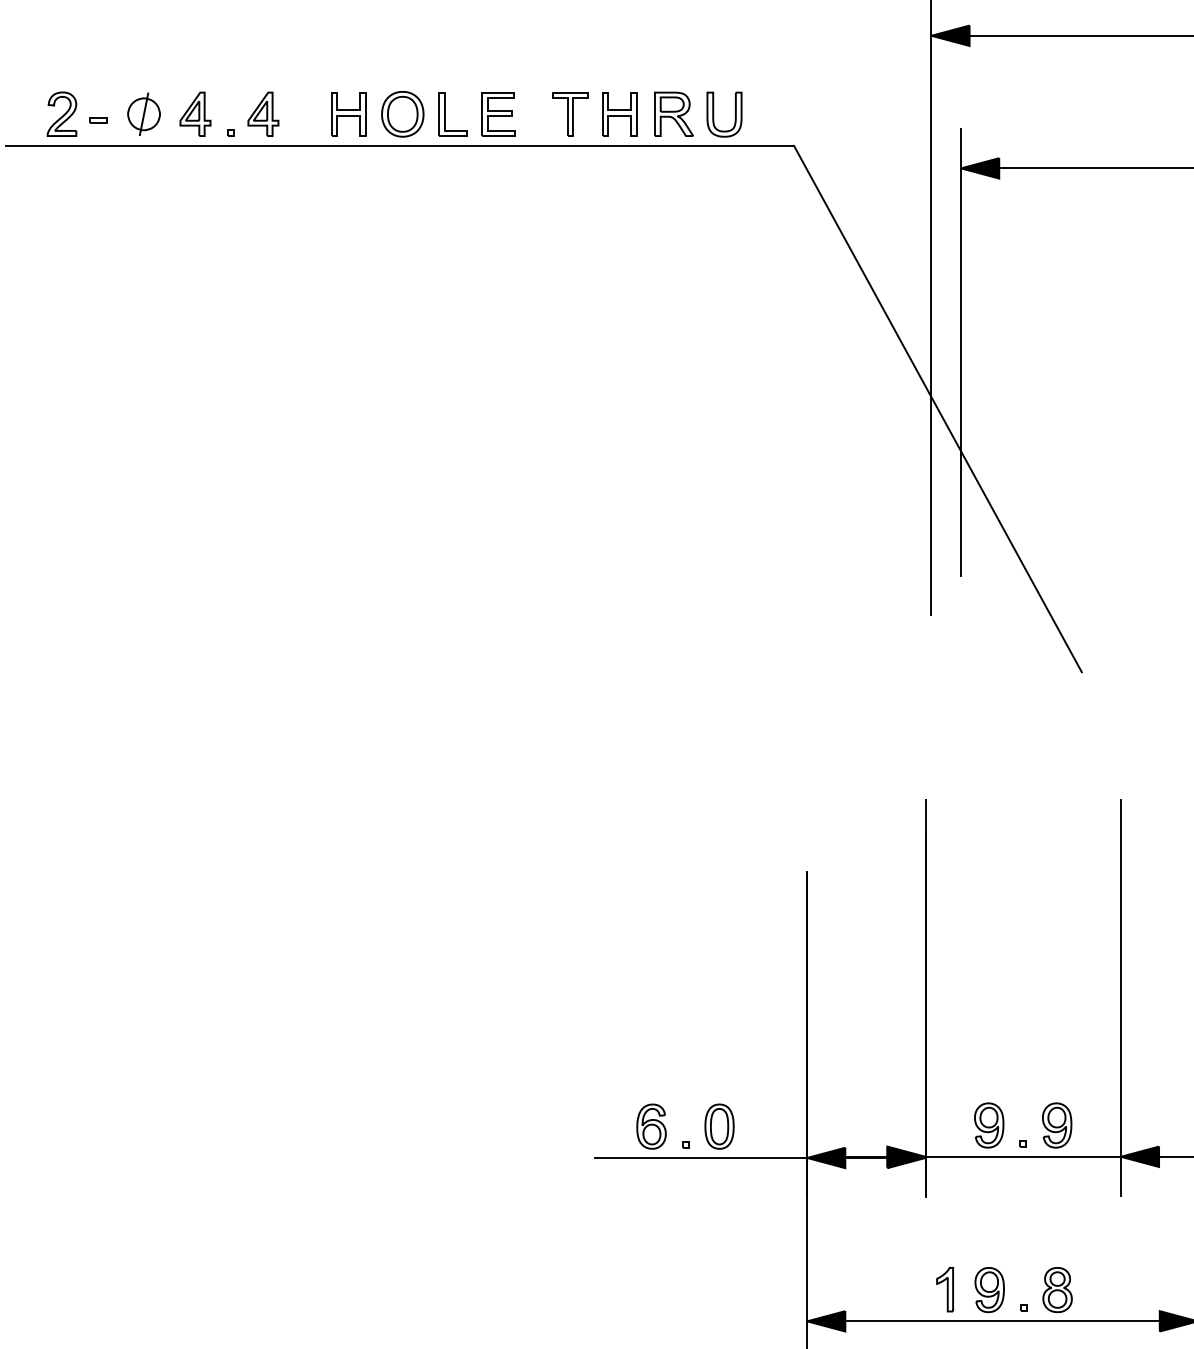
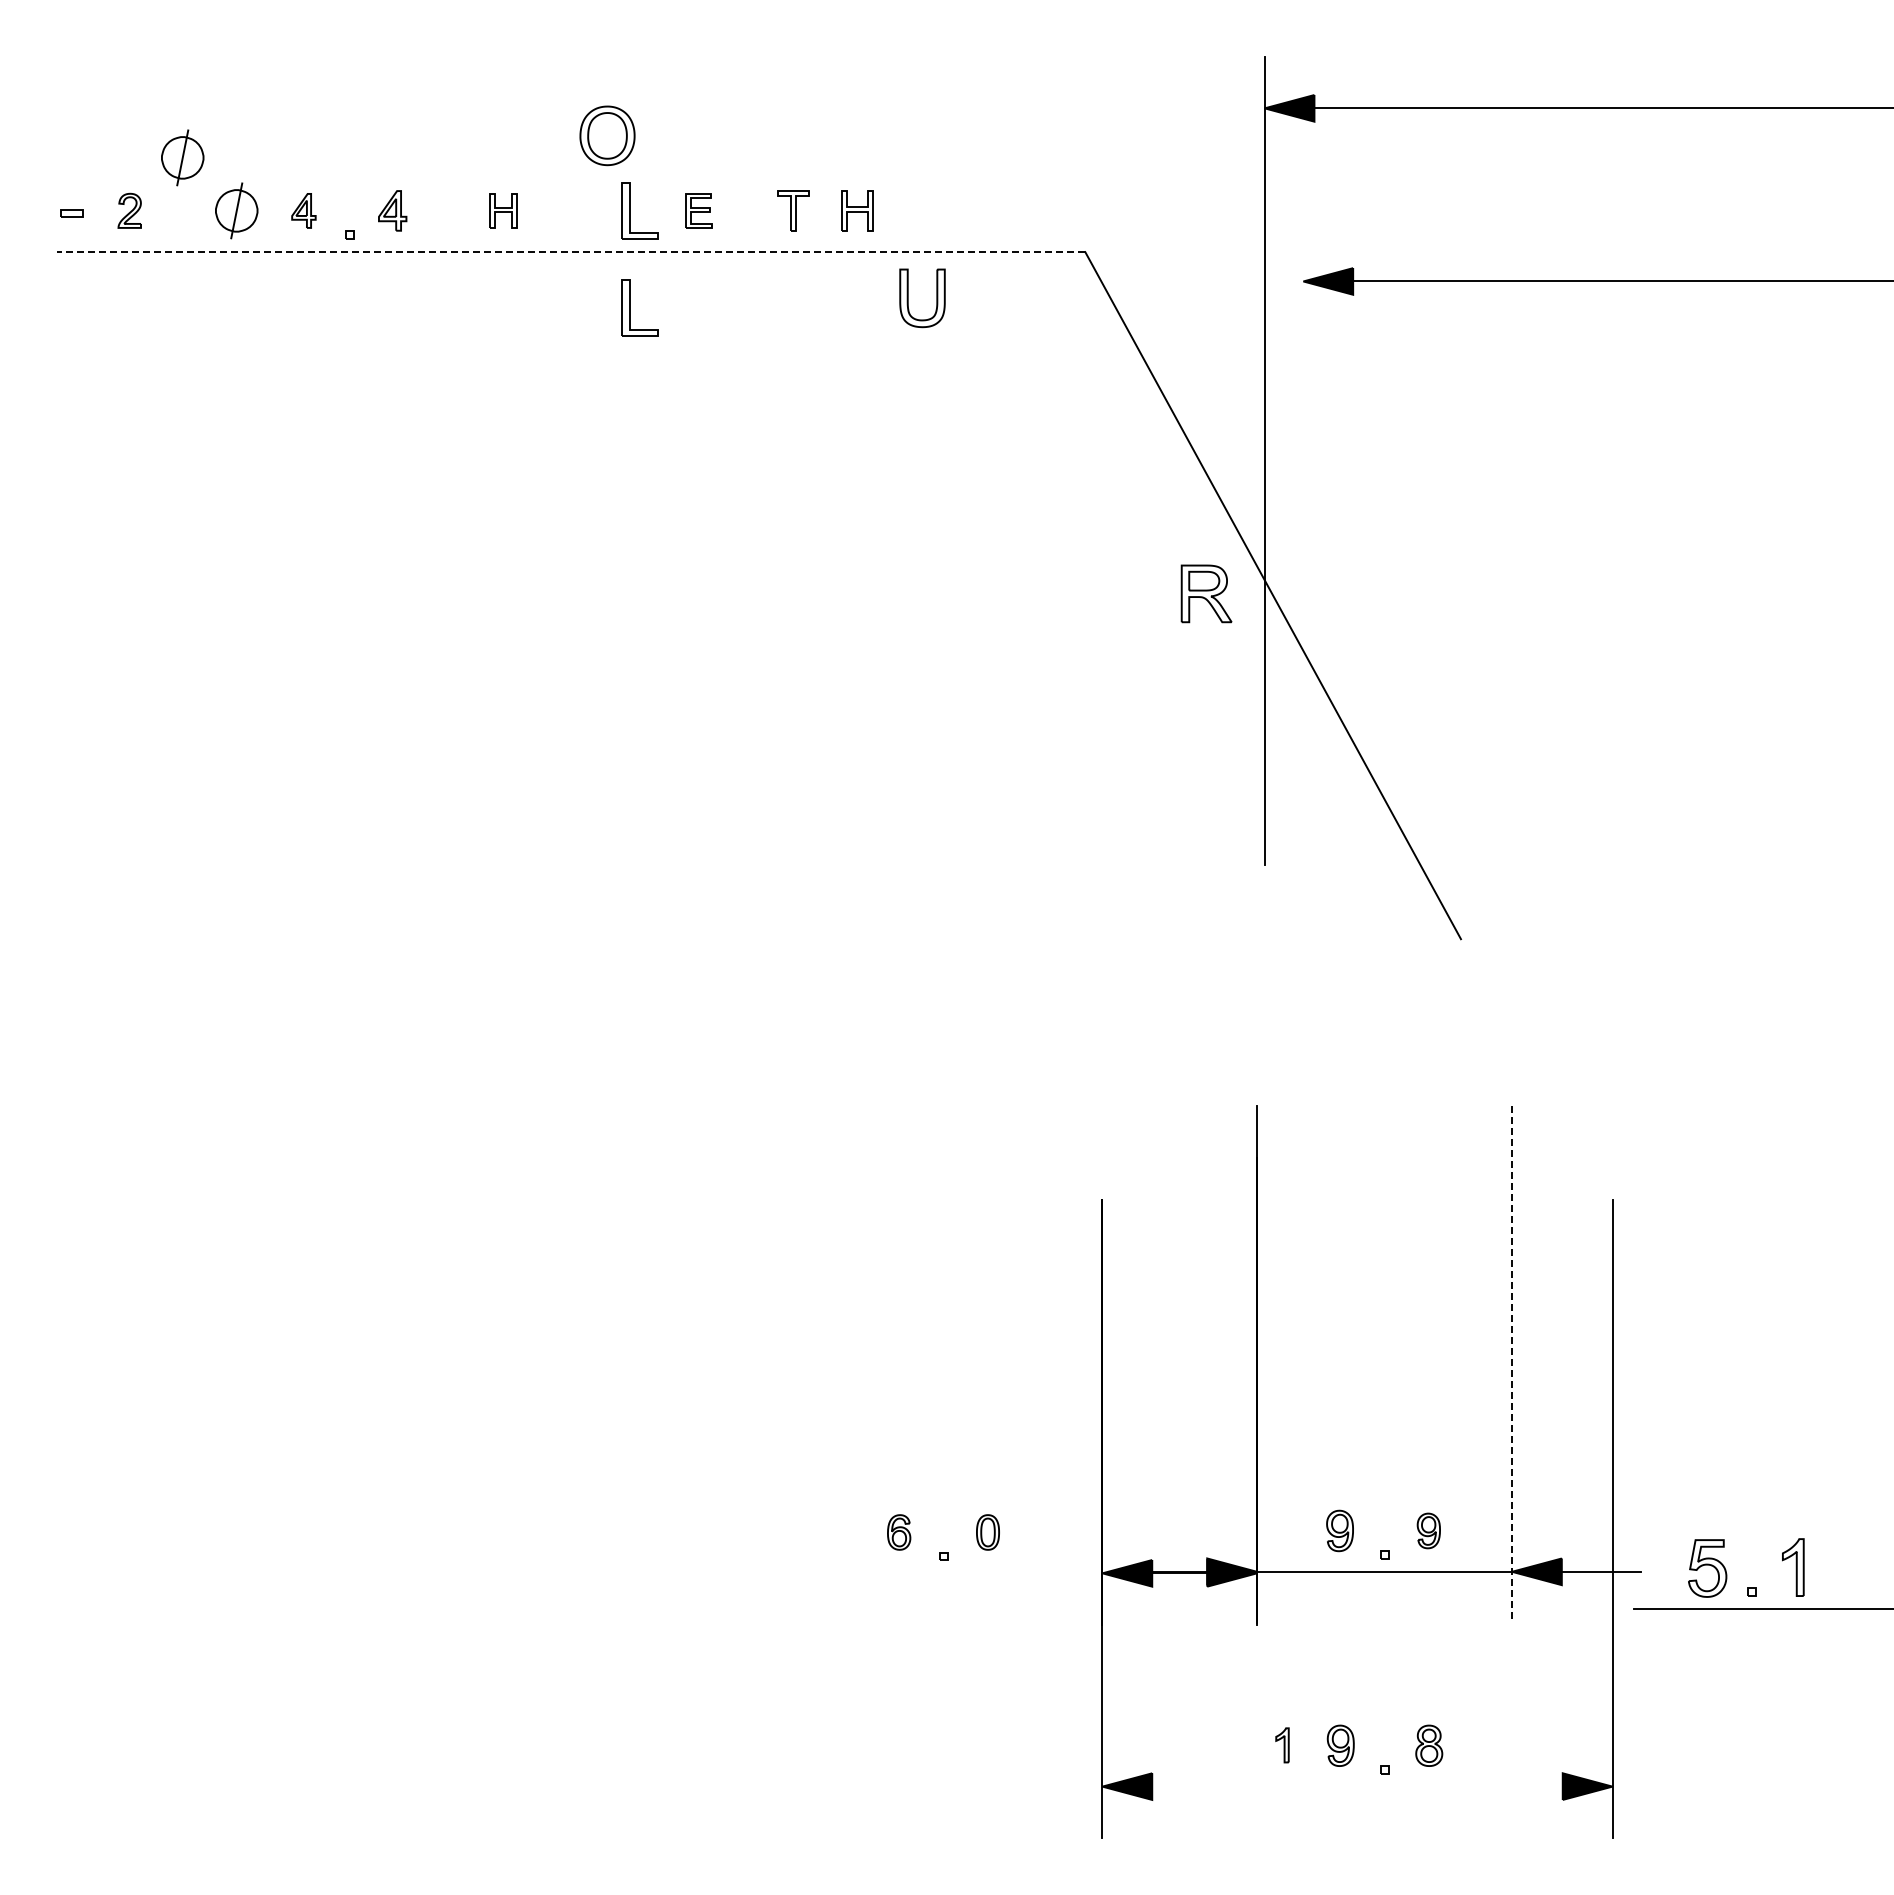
part: (102, 73) -> (182, 157), added
part: (61, 114) -> (129, 210), size x0.6
part: (195, 114) -> (303, 210), size x0.6
part: (263, 114) -> (392, 210), size x0.7
part: (348, 114) -> (503, 210), size x0.6
part: (402, 114) -> (607, 135), moved
part: (497, 114) -> (698, 210), size x0.6
part: (570, 114) -> (793, 210), size x0.7
part: (619, 114) -> (857, 210), size x0.7
part: (673, 114) -> (1206, 593), moved
part: (713, 114) -> (908, 298), moved
part: (97, 120) -> (71, 213), moved
line: (399, 146) -> (570, 252), solid -> dashed
part: (445, 188) -> (630, 307), added
line: (961, 352) -> (1303, 521), removed
line: (1121, 997) -> (1512, 1364), solid -> dashed
part: (988, 1125) -> (1339, 1530), size x0.7
part: (1056, 1125) -> (1428, 1530), size x0.6
part: (650, 1126) -> (898, 1532), size x0.6
part: (719, 1126) -> (987, 1532), size x0.6
line: (701, 1158) -> (964, 1573), removed
part: (945, 1289) -> (1282, 1745), size x0.6
part: (989, 1289) -> (1340, 1745), size x0.7
part: (1056, 1289) -> (1428, 1745), size x0.7
line: (1002, 1321) -> (1357, 1786), removed

